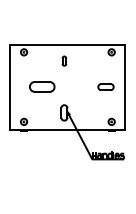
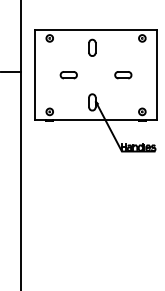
part: (64, 60) -> (92, 47), size x1.67
part: (41, 87) -> (68, 75), size x0.62
part: (106, 87) -> (123, 75), moved

